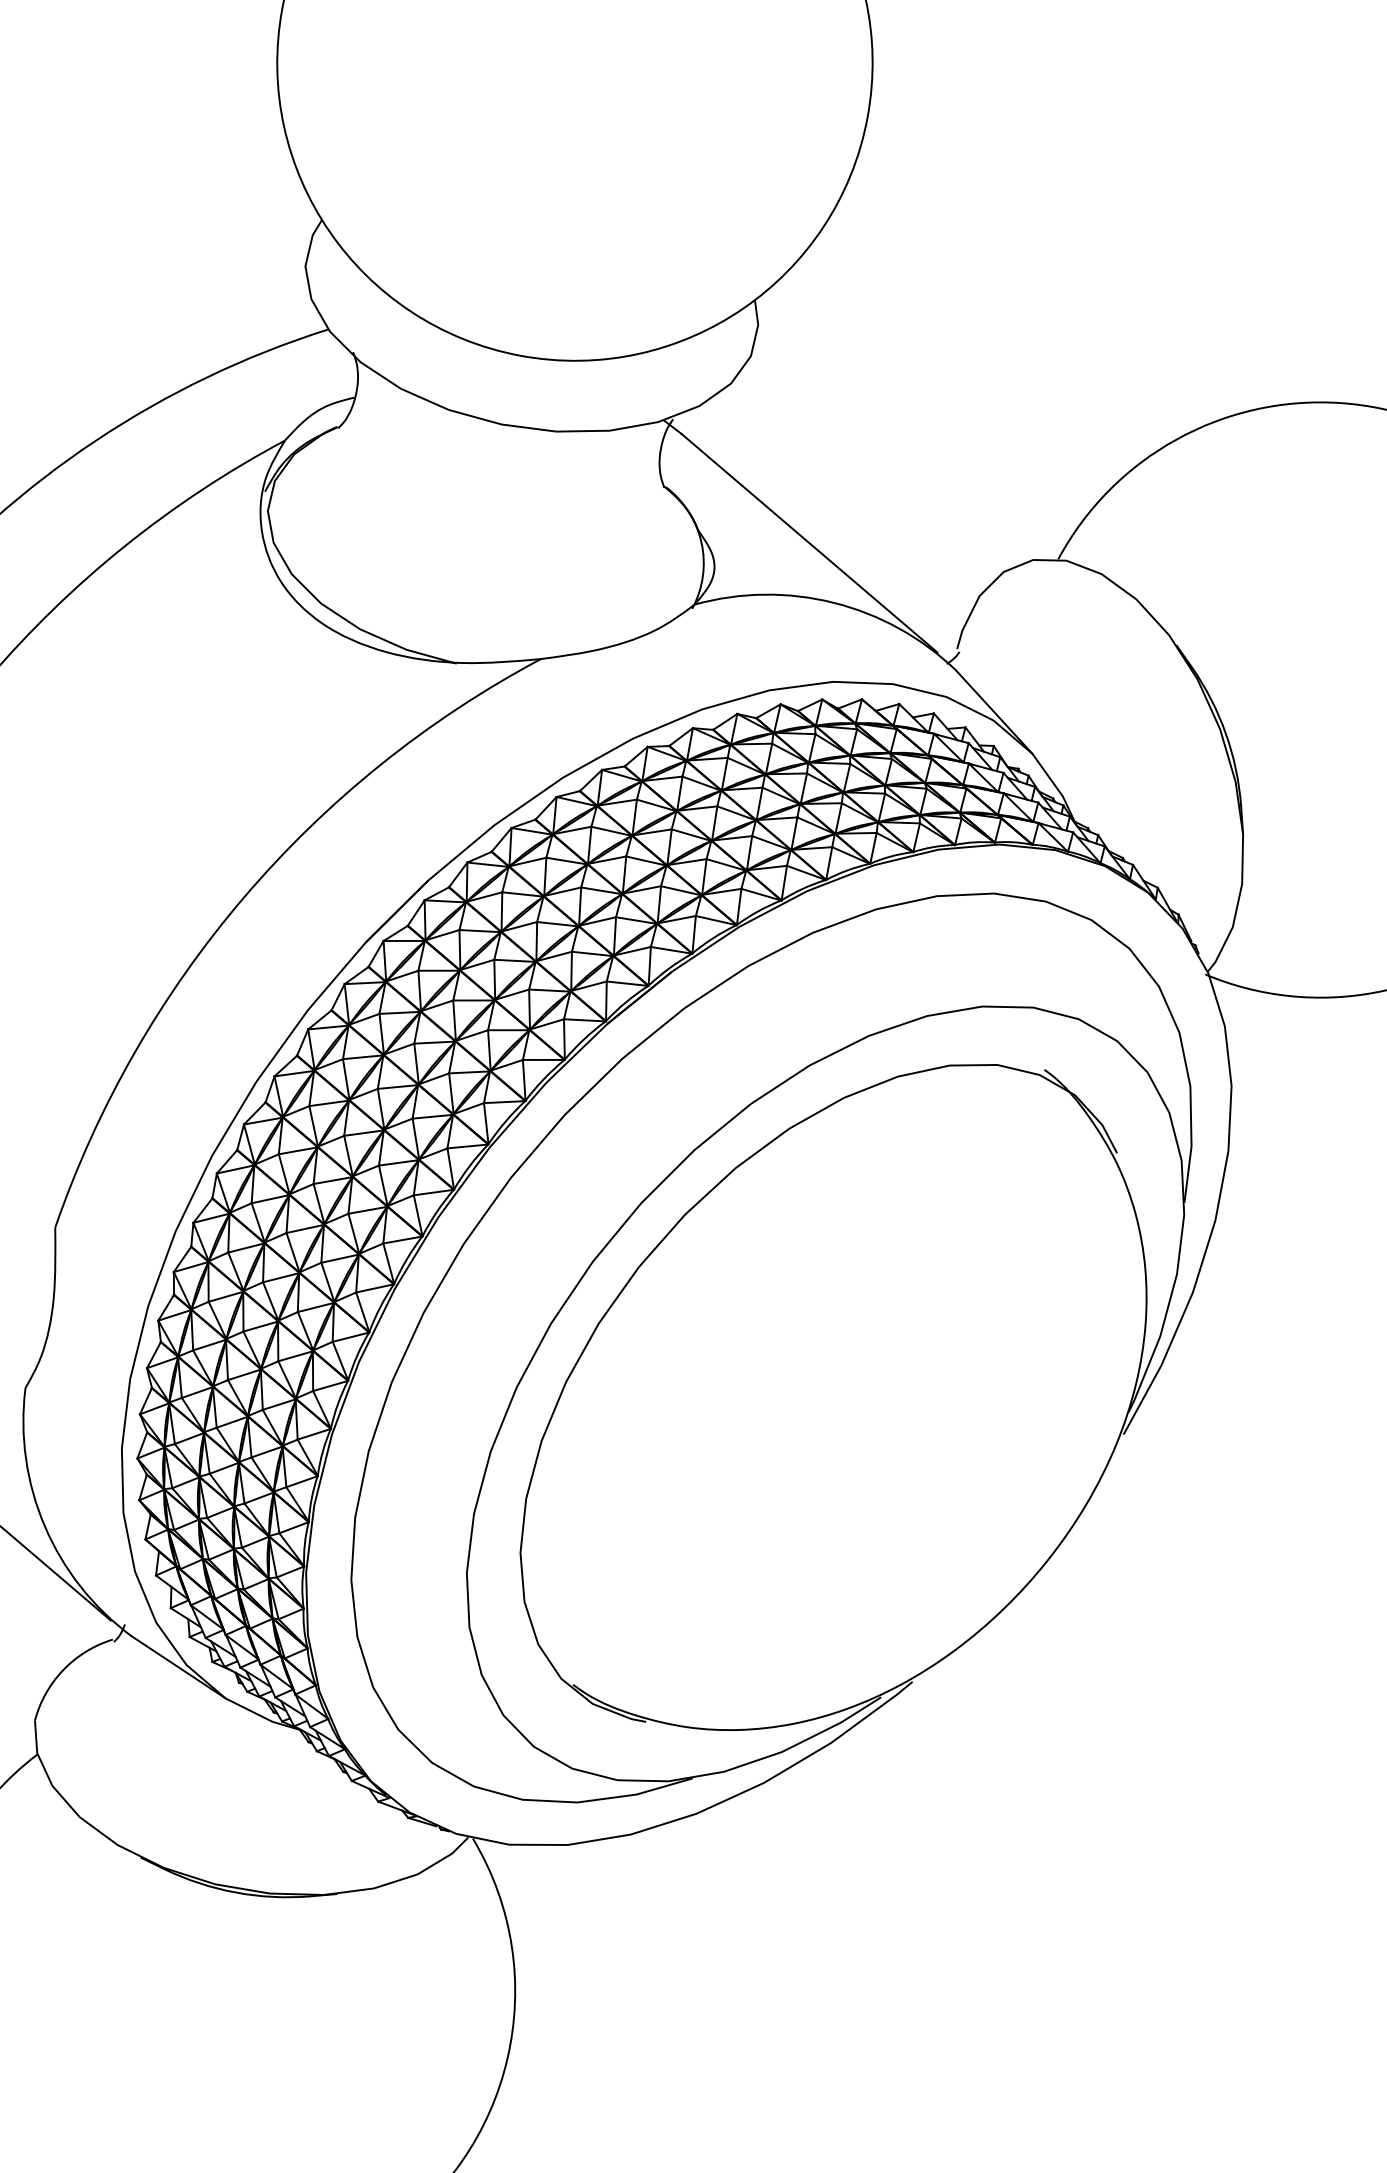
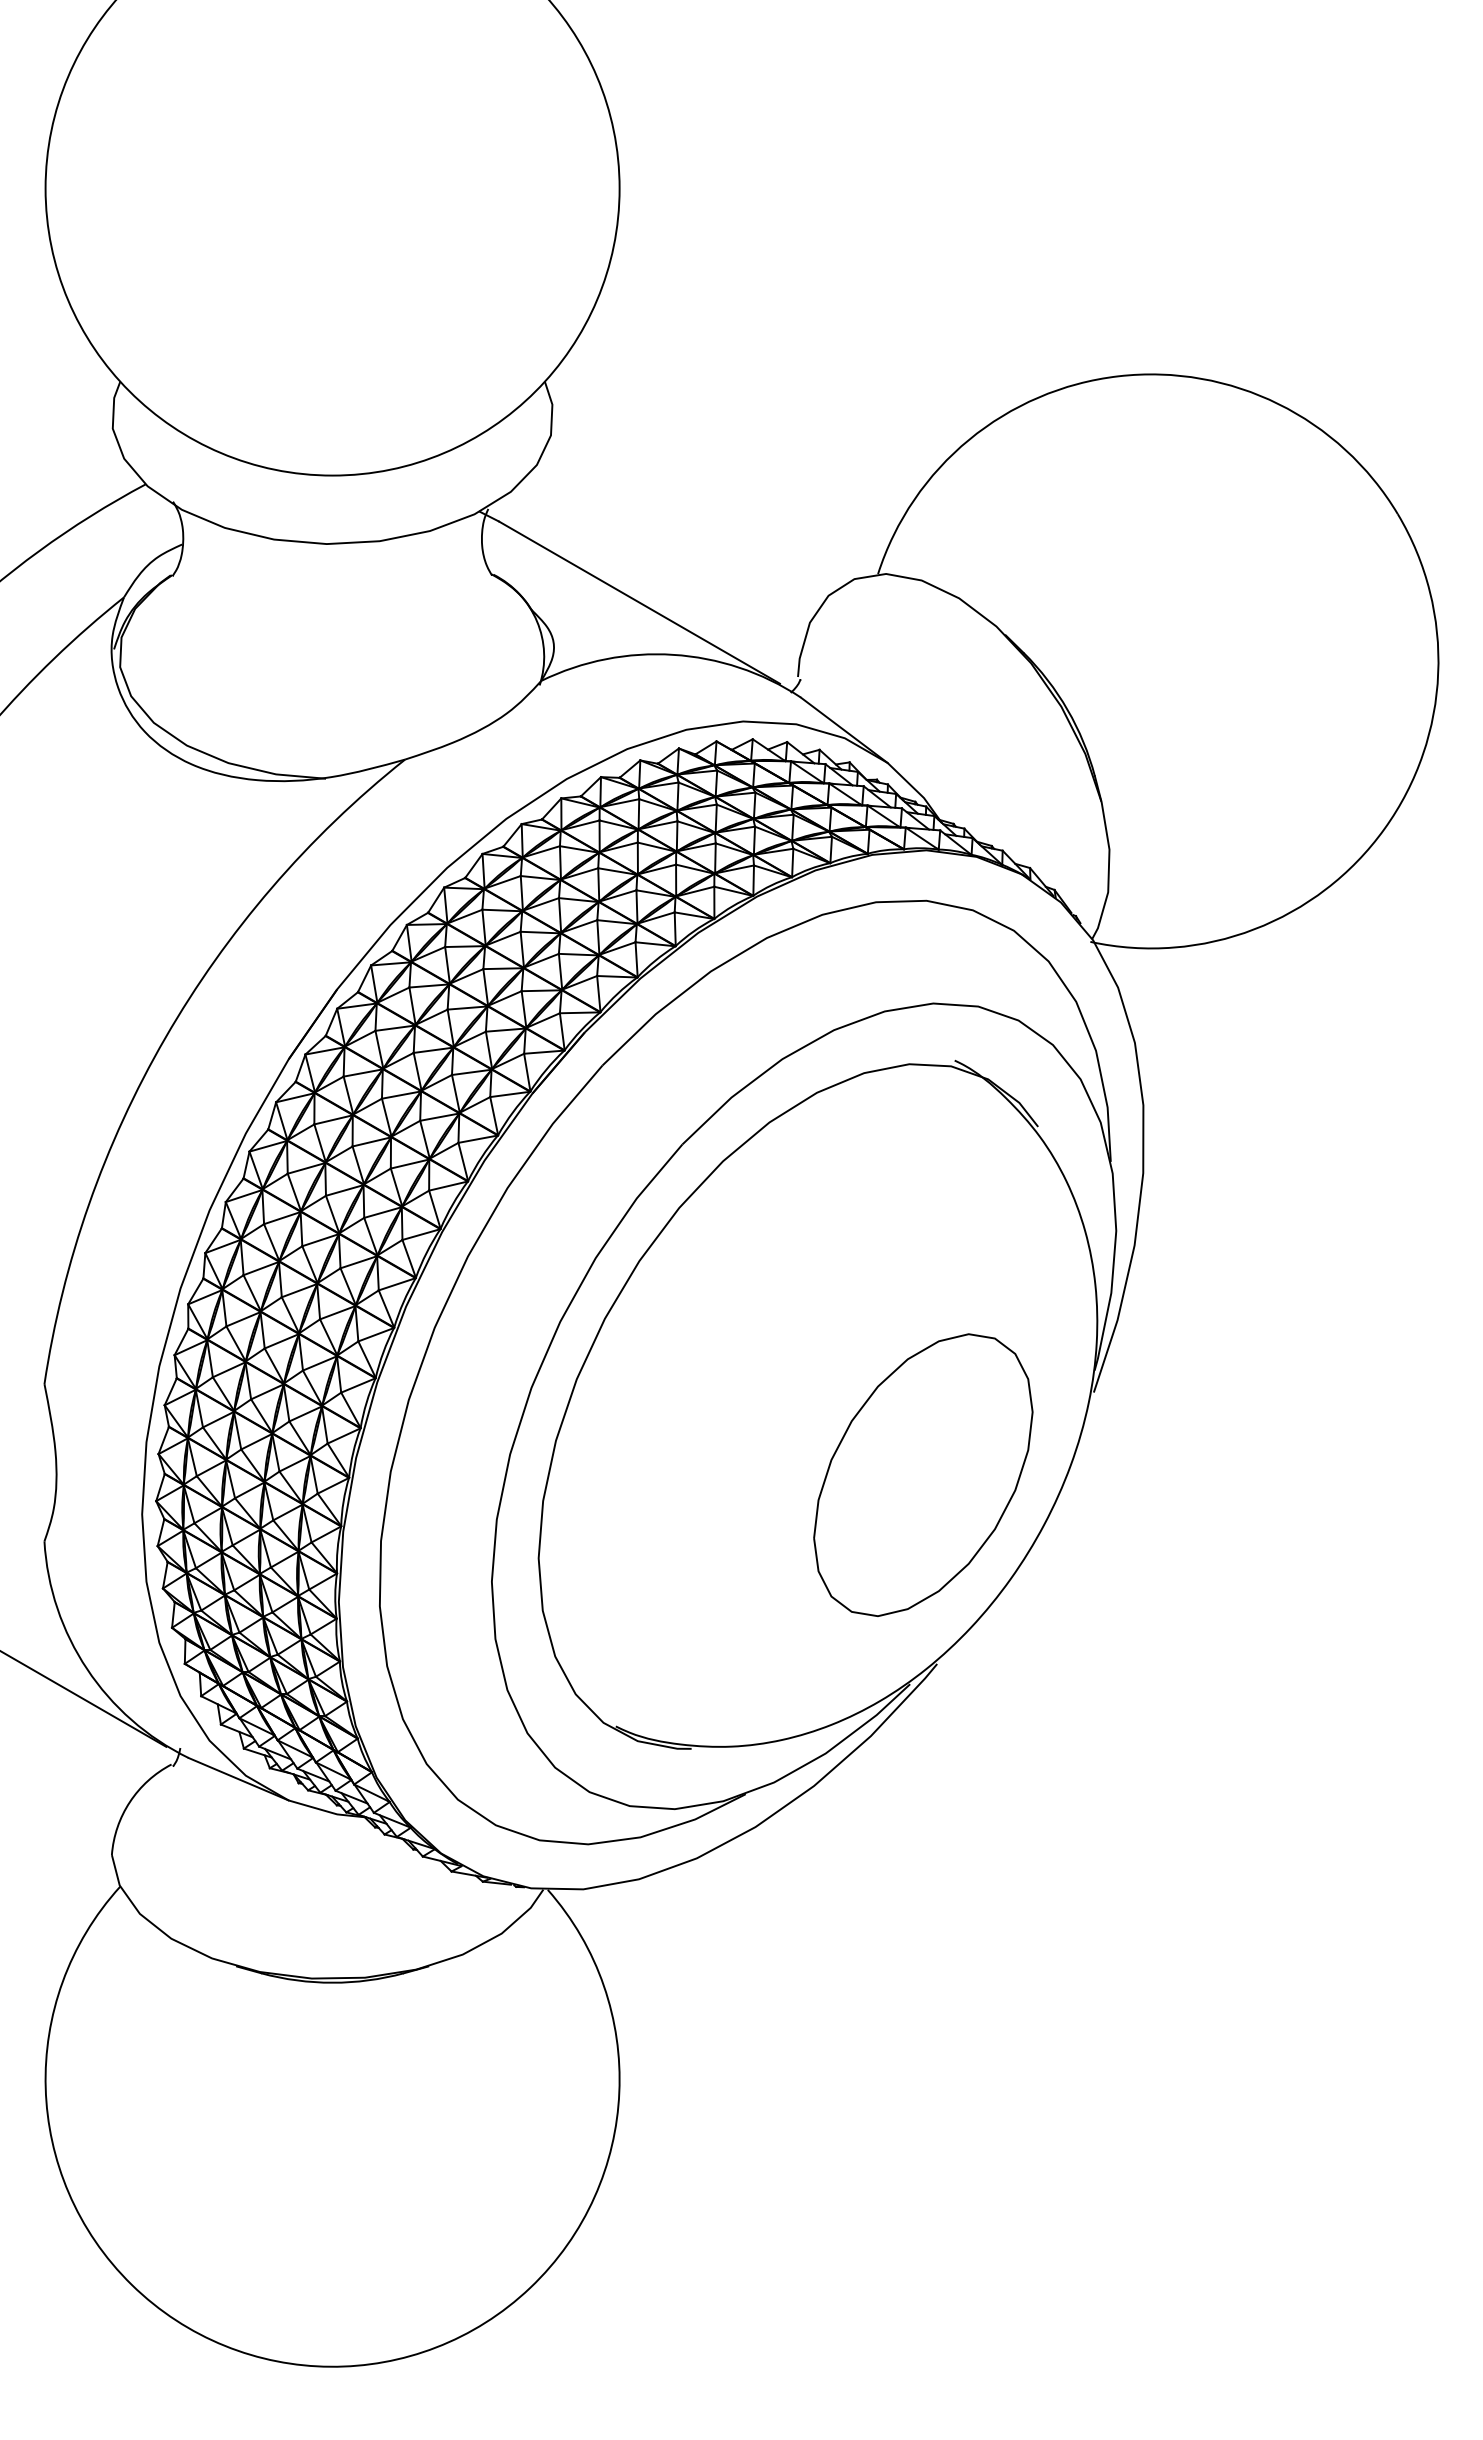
part: (934, 1485) -> (923, 1474), added

